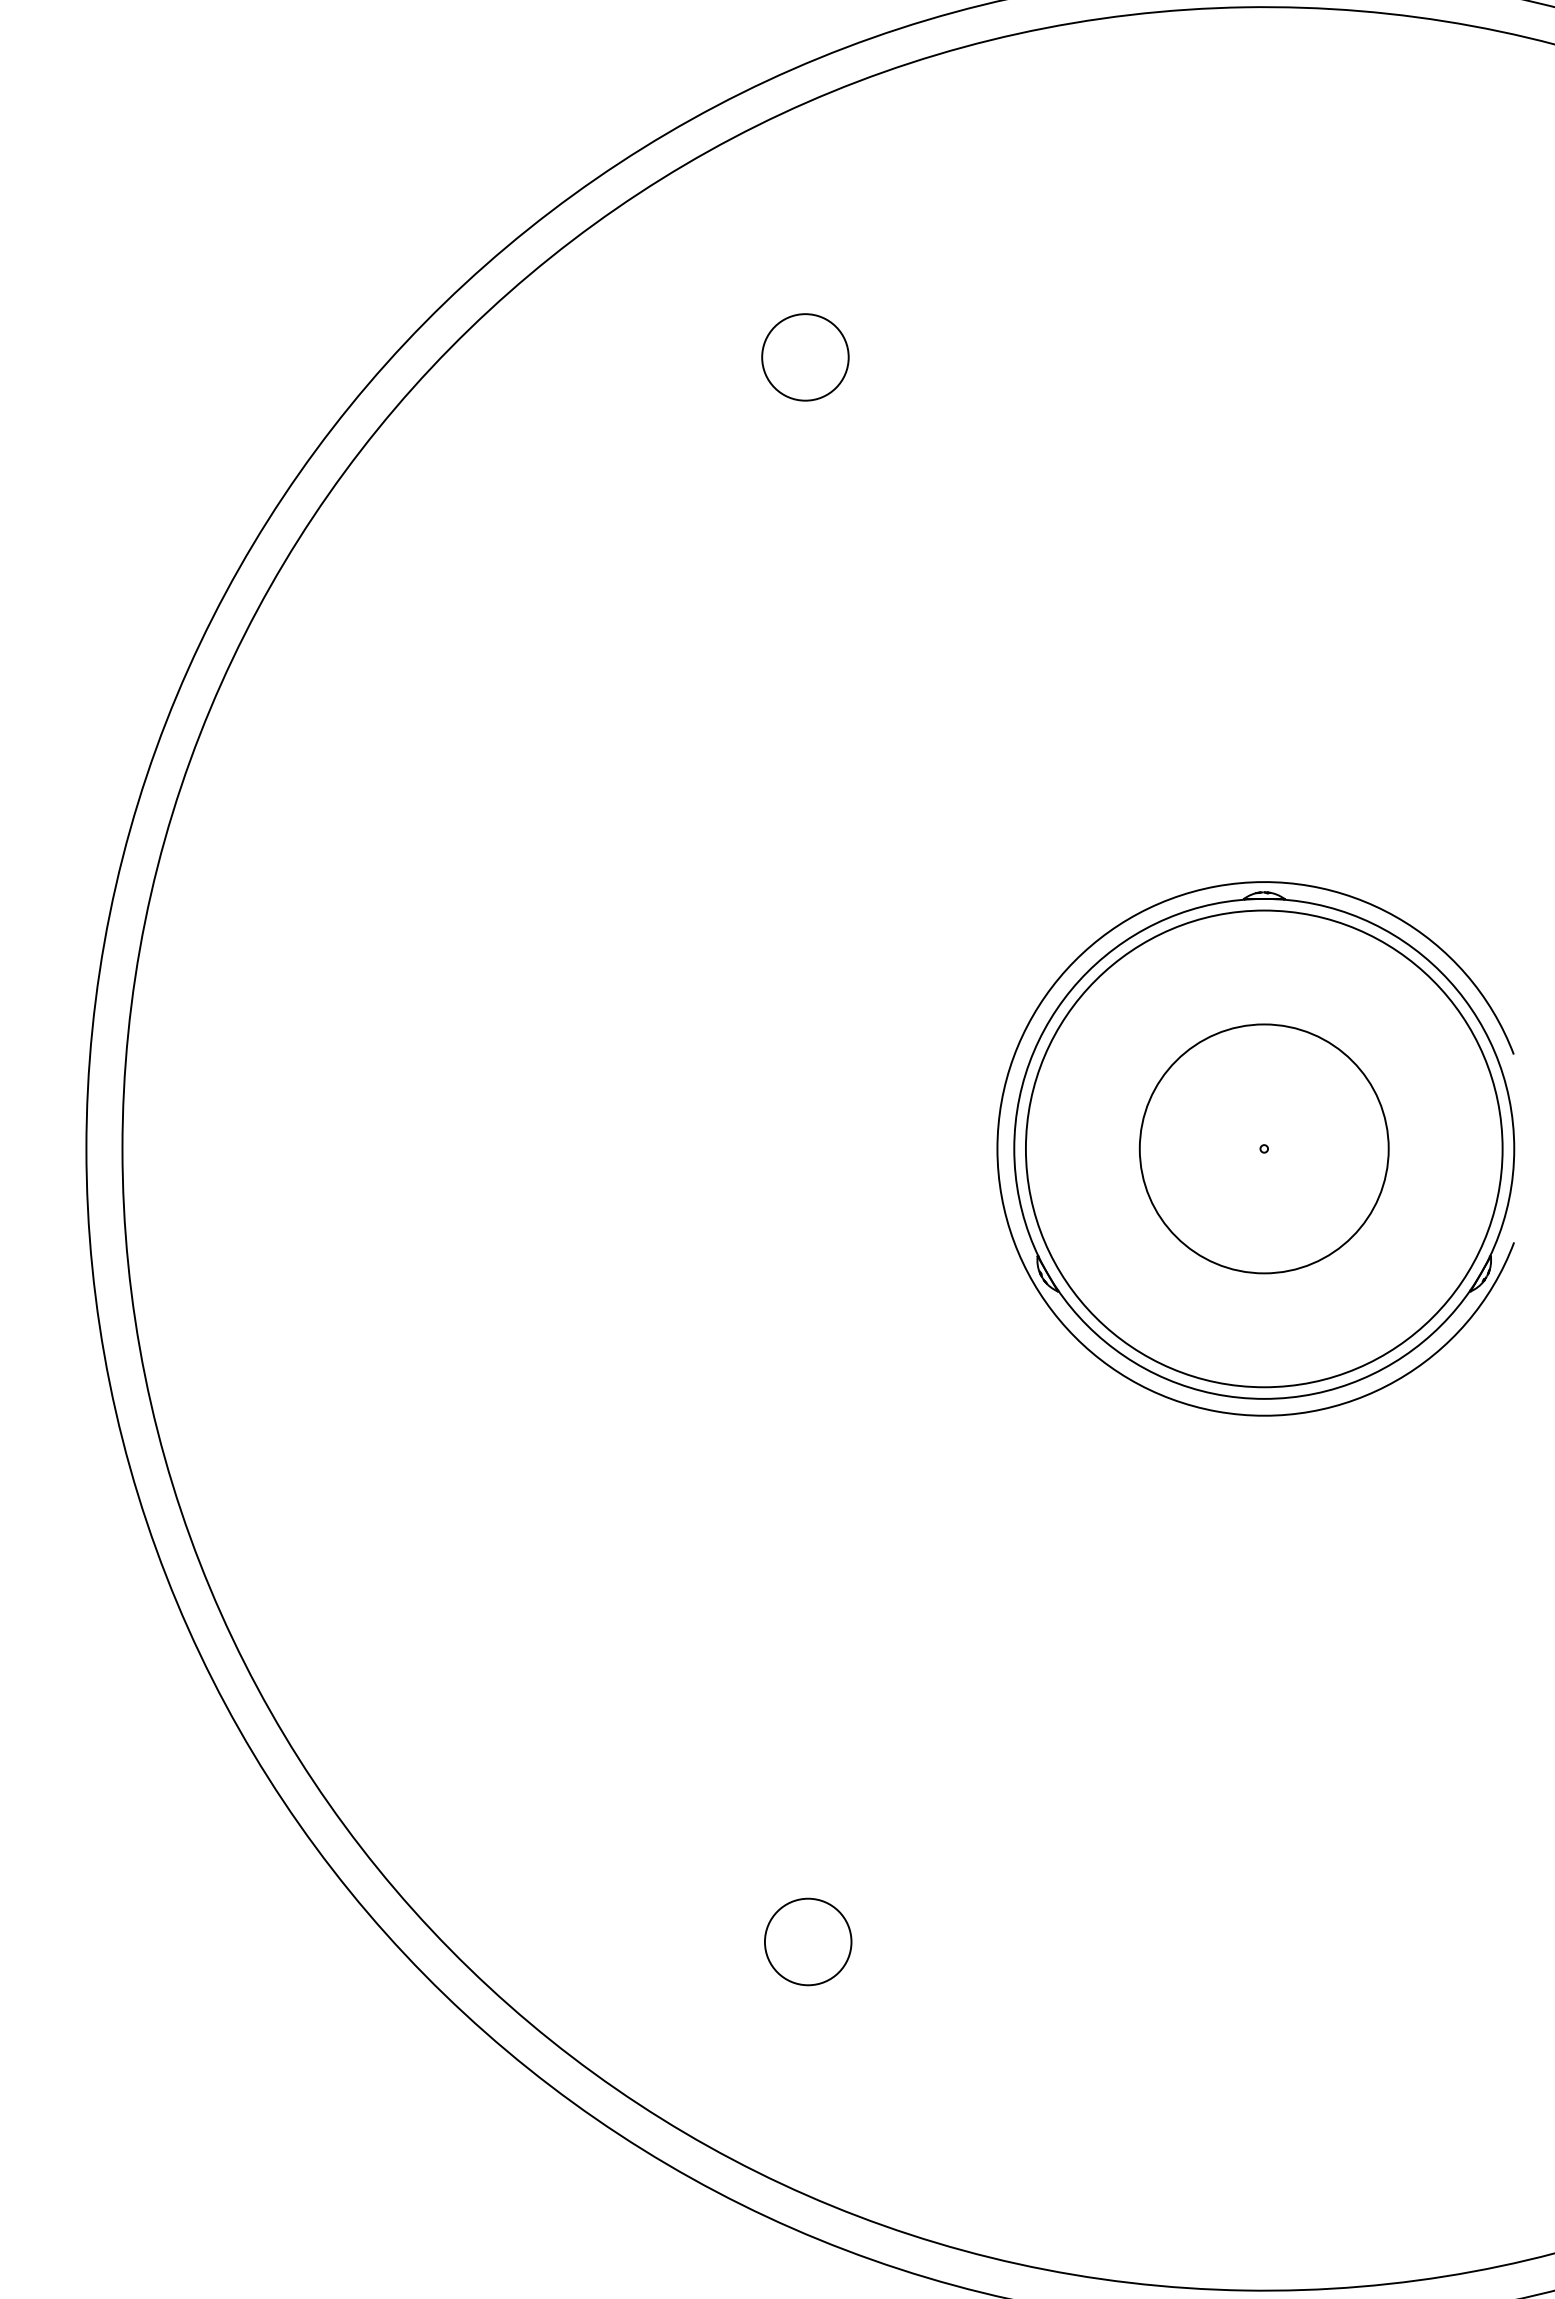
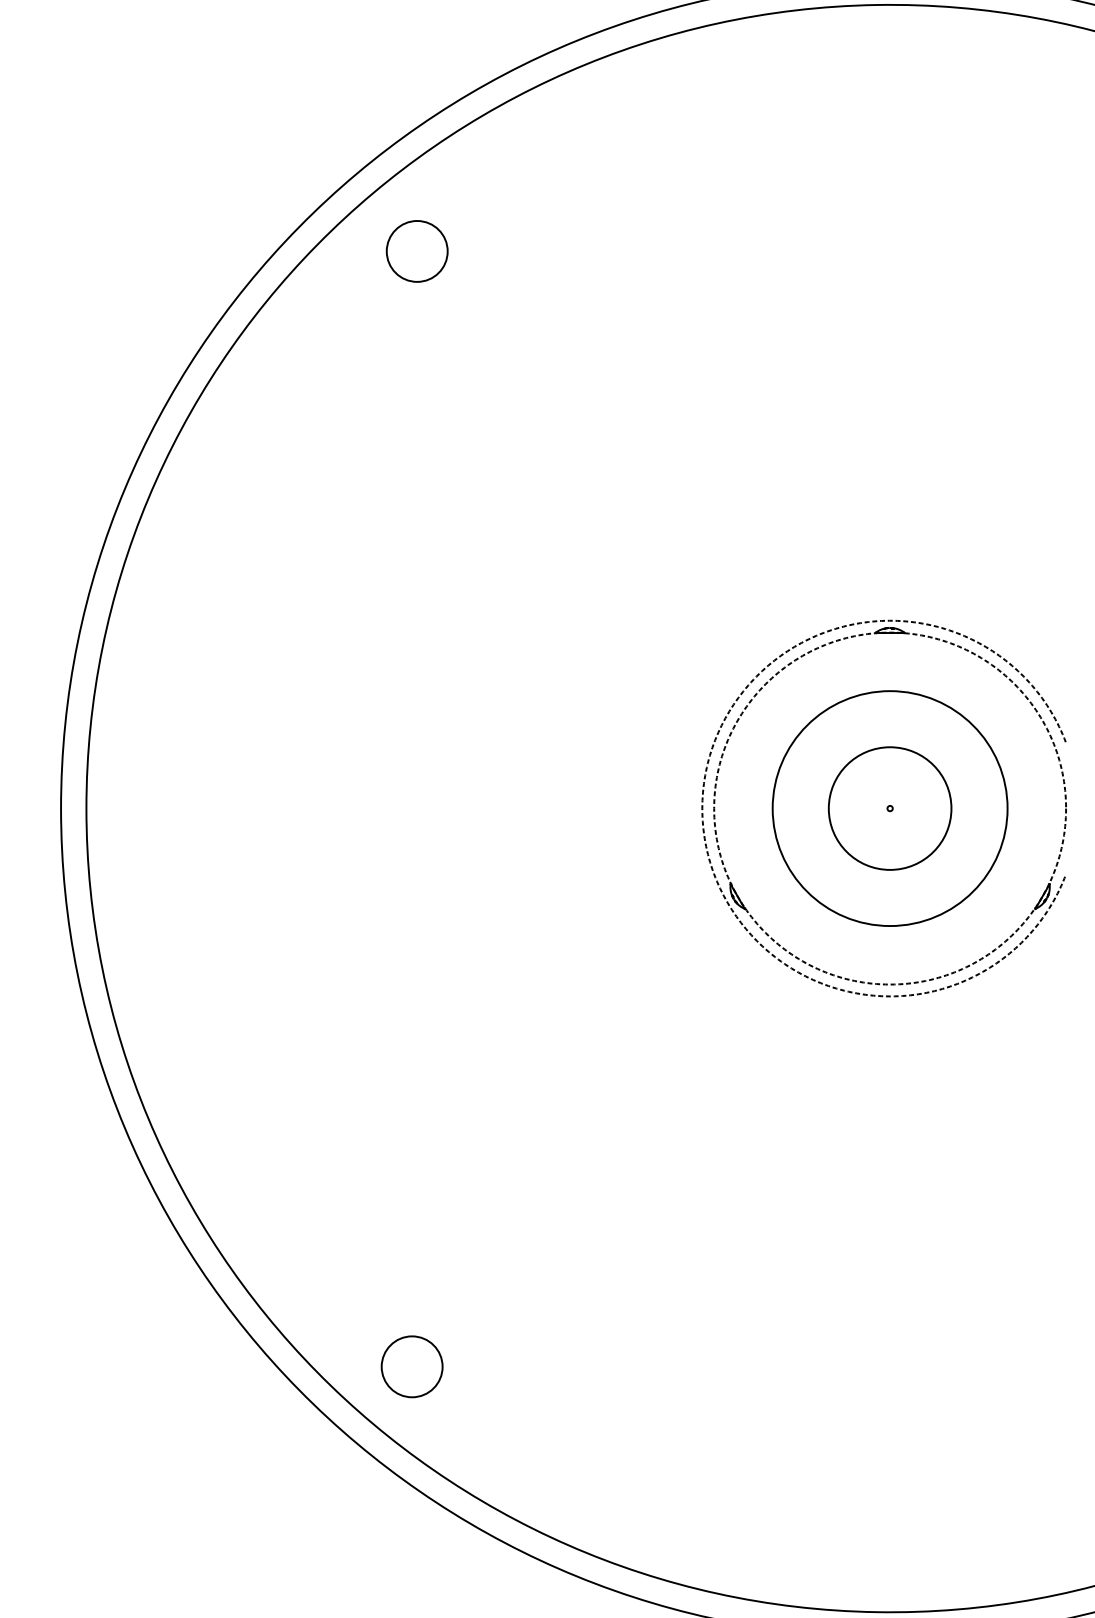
circle: (805, 357) -> (417, 251), moved
circle: (1263, 1148) -> (889, 808), size x0.7
circle: (1263, 1148) -> (889, 808), size x0.7
circle: (1264, 1148) -> (890, 808), solid -> dashed
arc: (997, 1149) -> (702, 809), solid -> dashed
circle: (808, 1941) -> (412, 1366), moved

